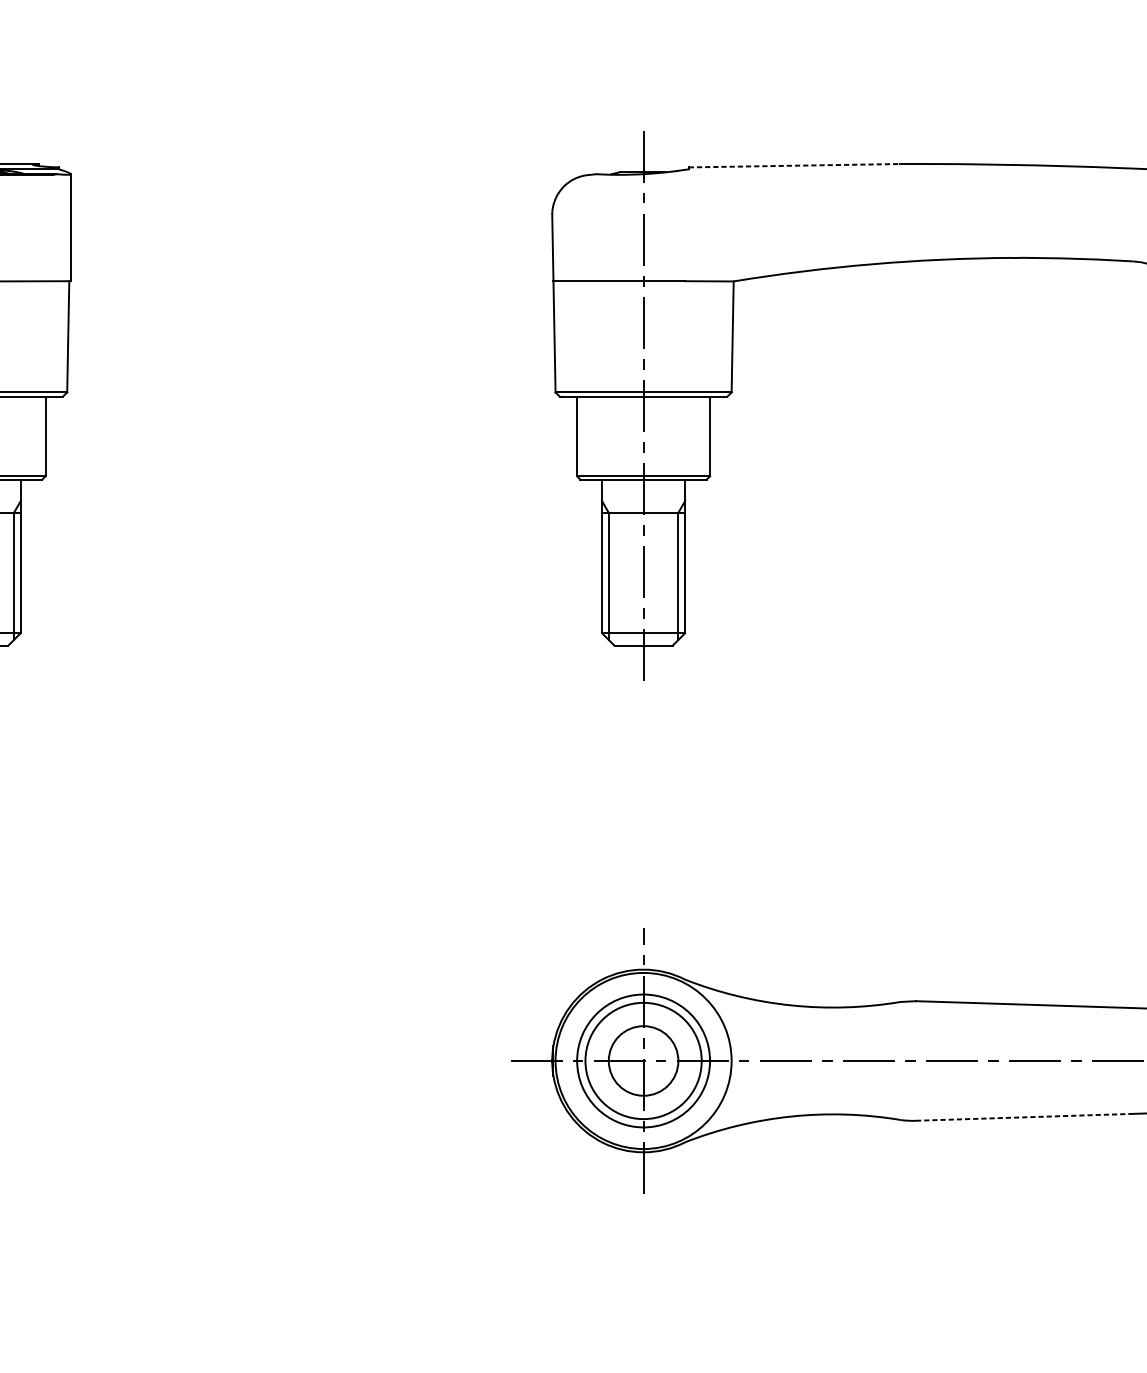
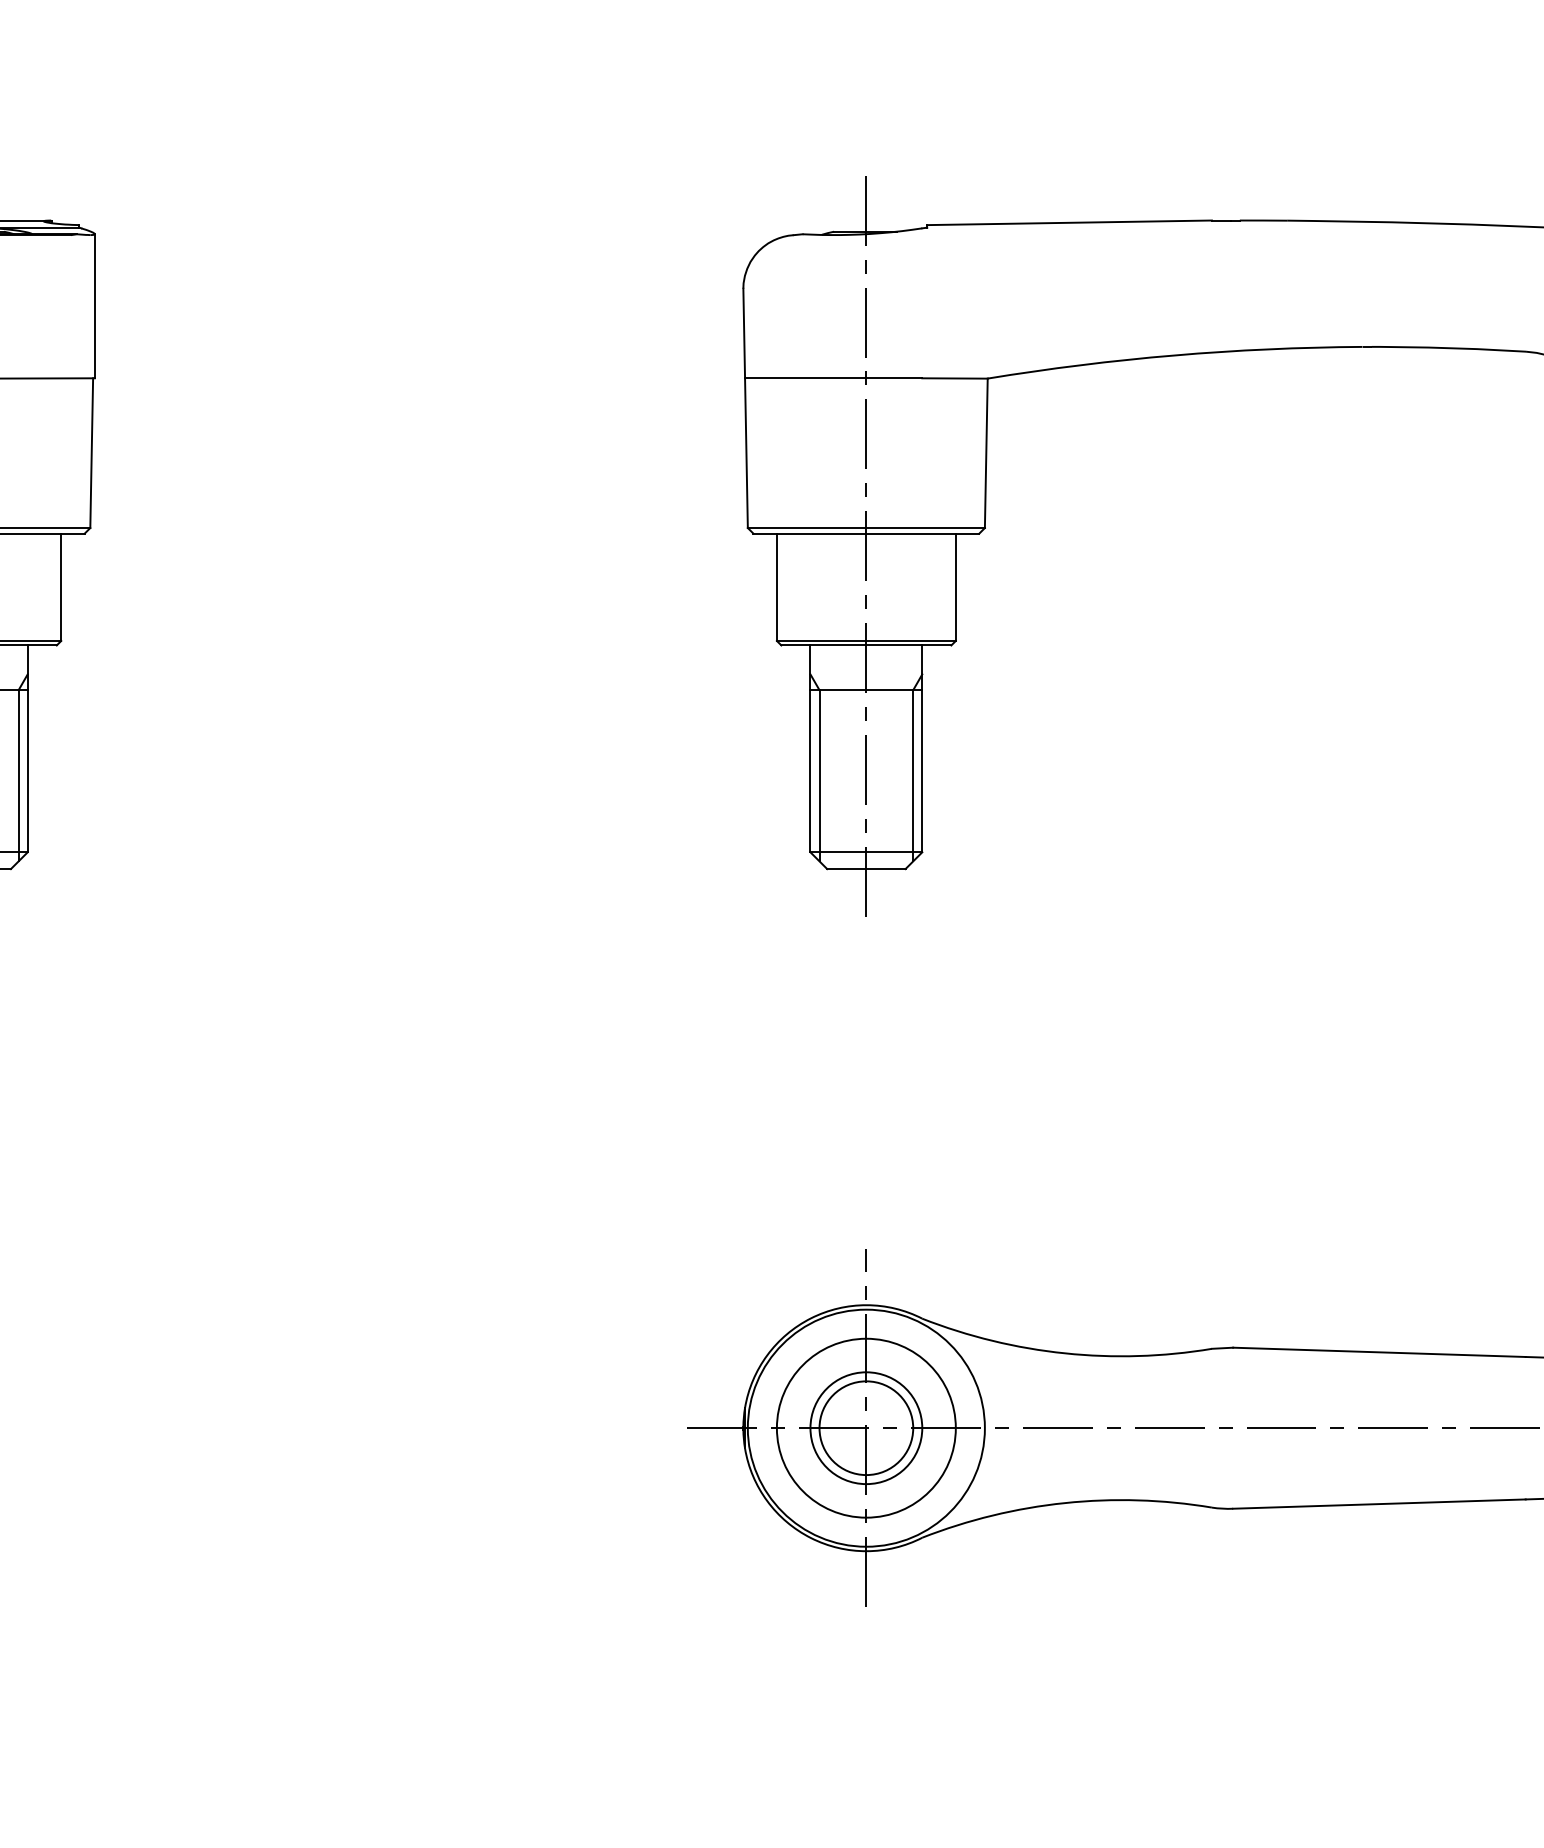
line: (795, 165) -> (1070, 222), dashed -> solid
circle: (643, 1061) -> (866, 1428), size x0.71
line: (1024, 1117) -> (1379, 1504), dashed -> solid

